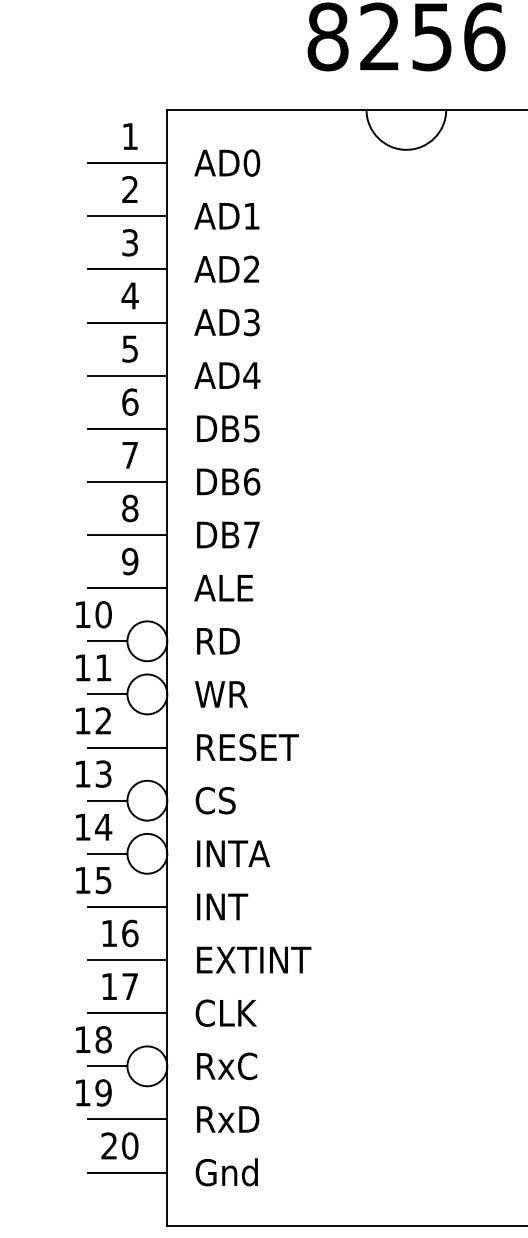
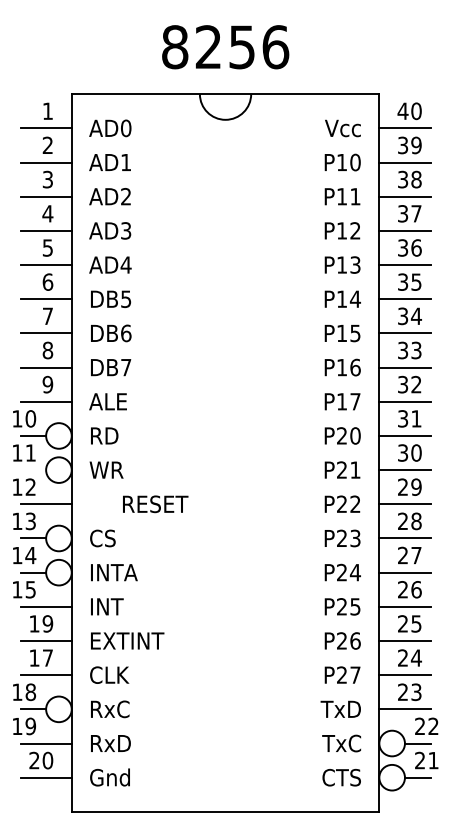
line: (107, 694) -> (33, 470), removed
text: (247, 747) -> (155, 504), moved
text: (129, 932) -> (47, 623), 16 -> 19

